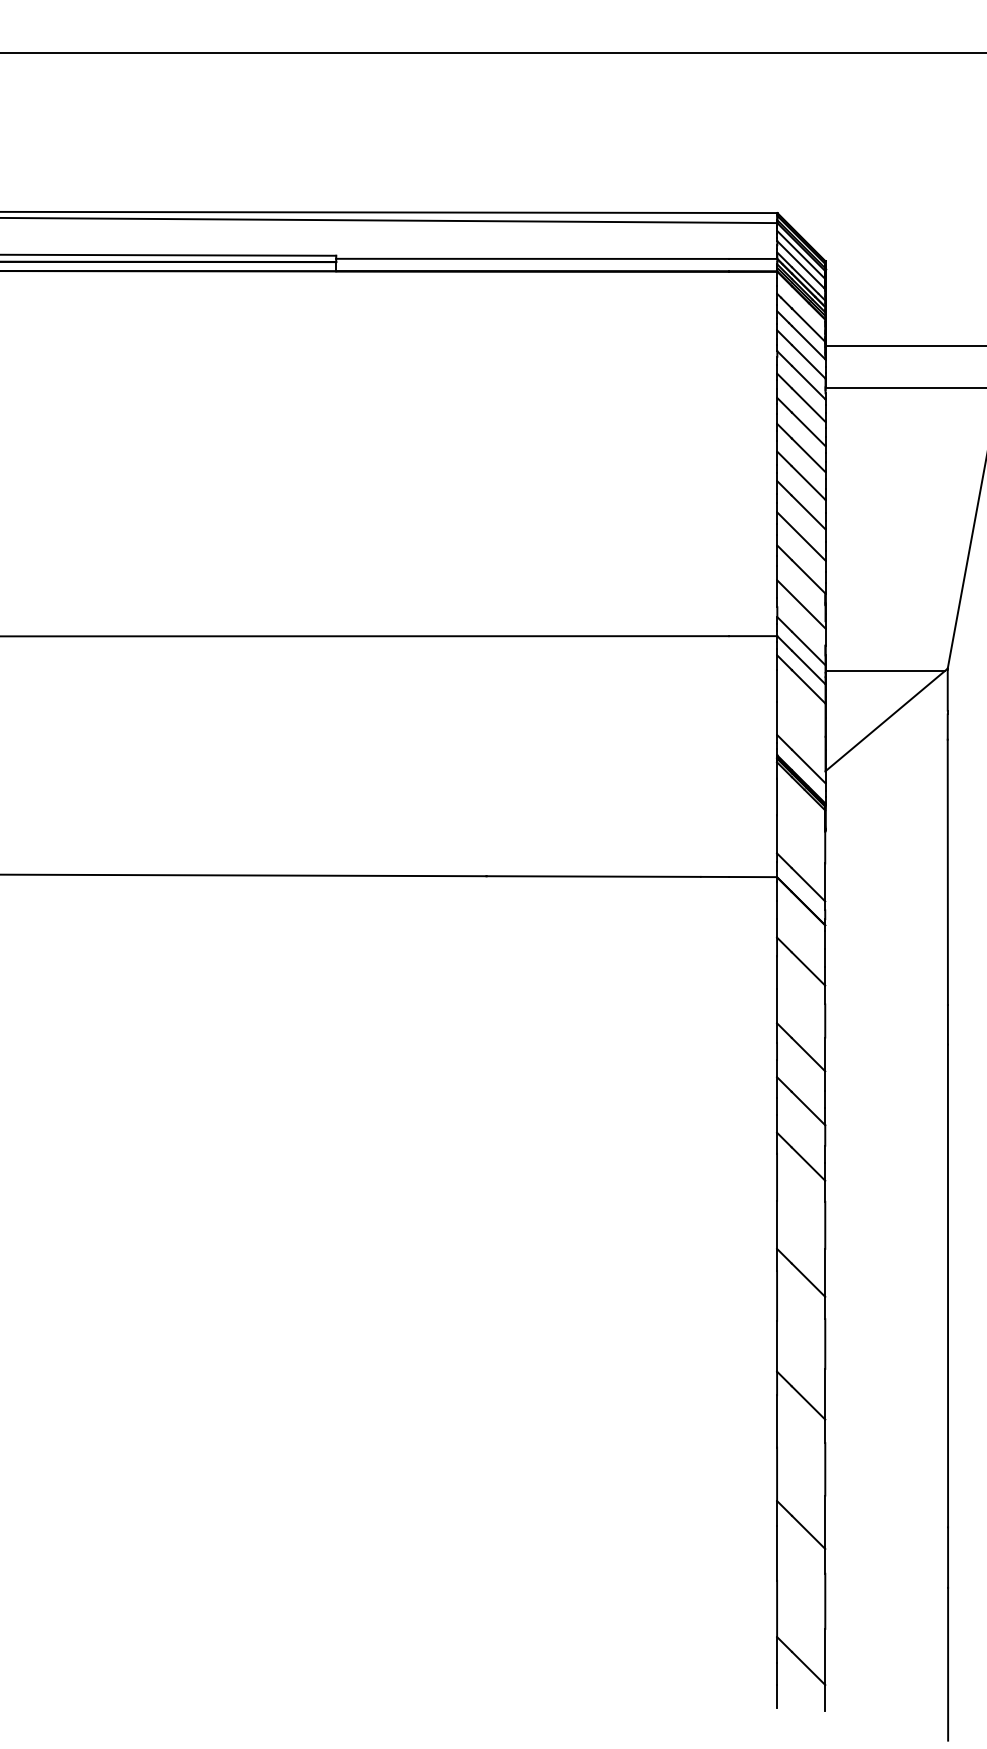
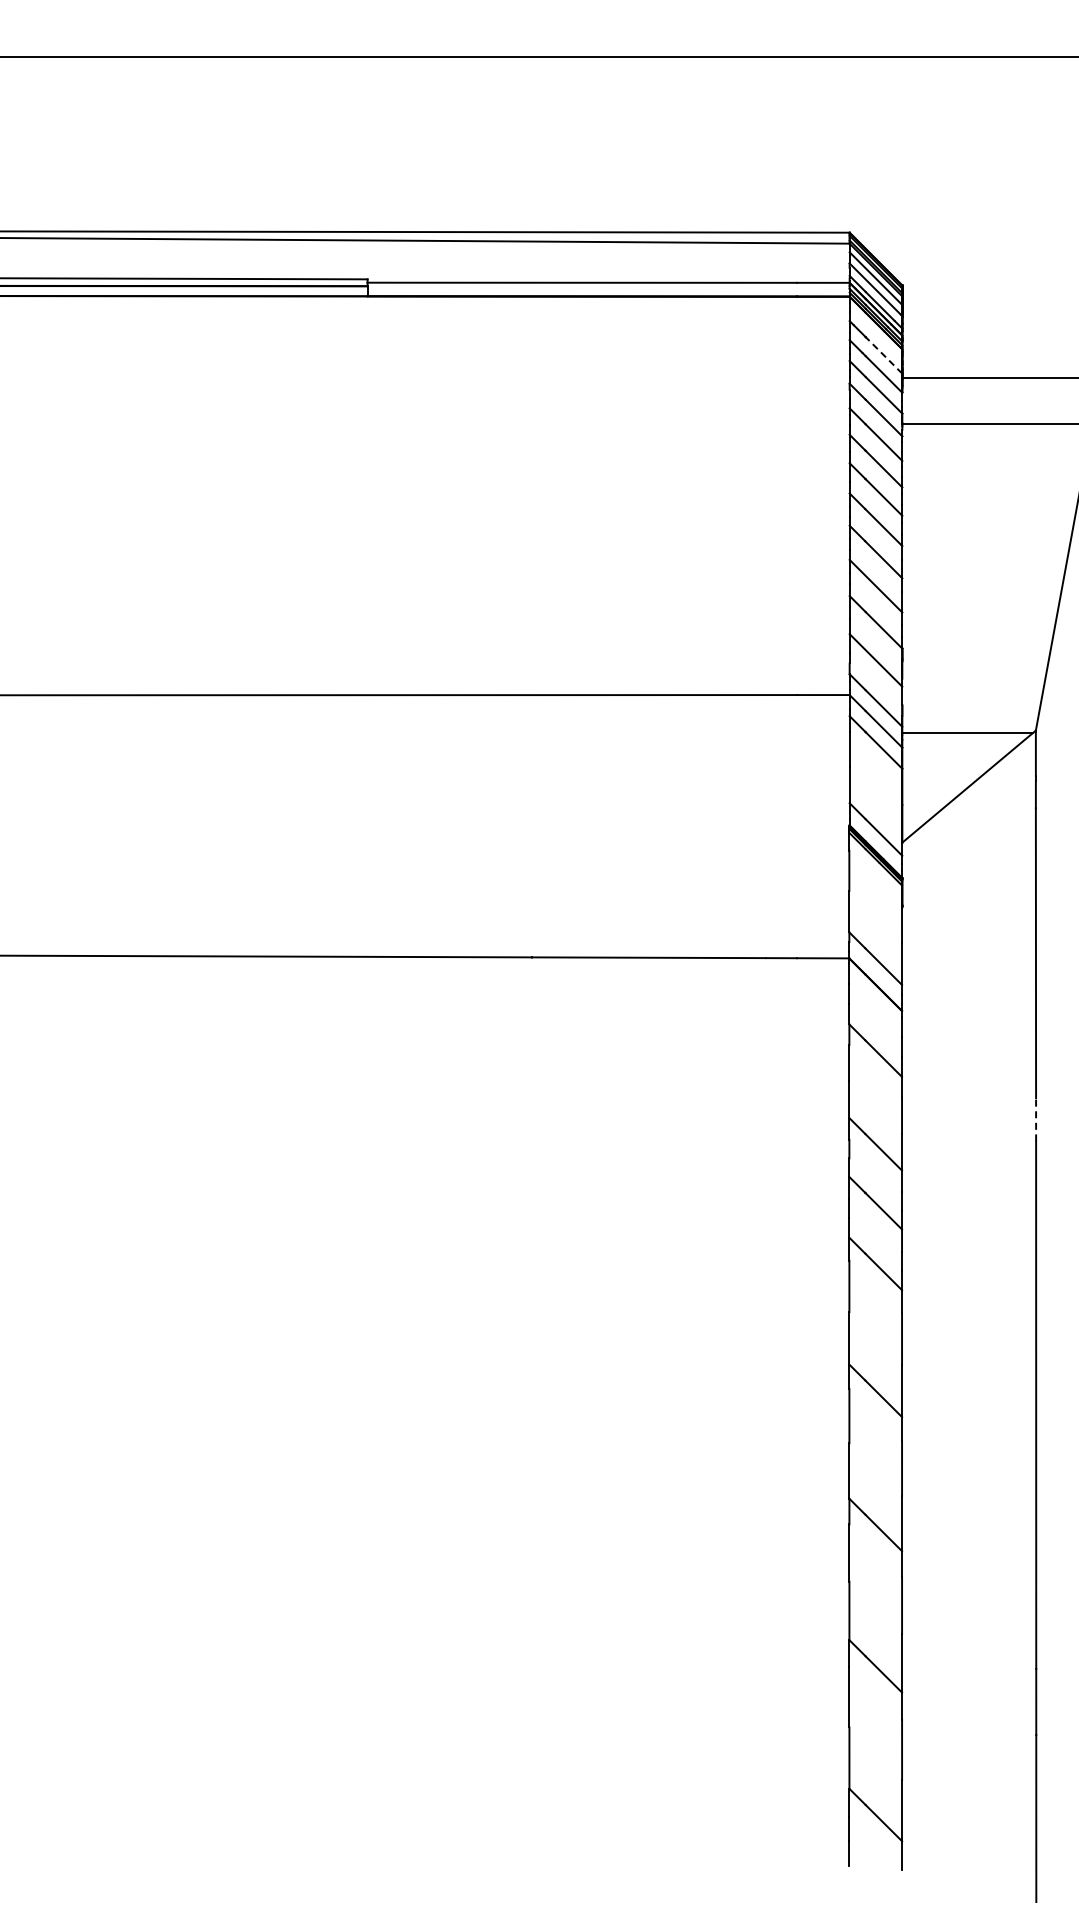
line: (809, 325) -> (884, 355), solid -> dashed
line: (948, 1024) -> (1036, 1119), solid -> dashed

